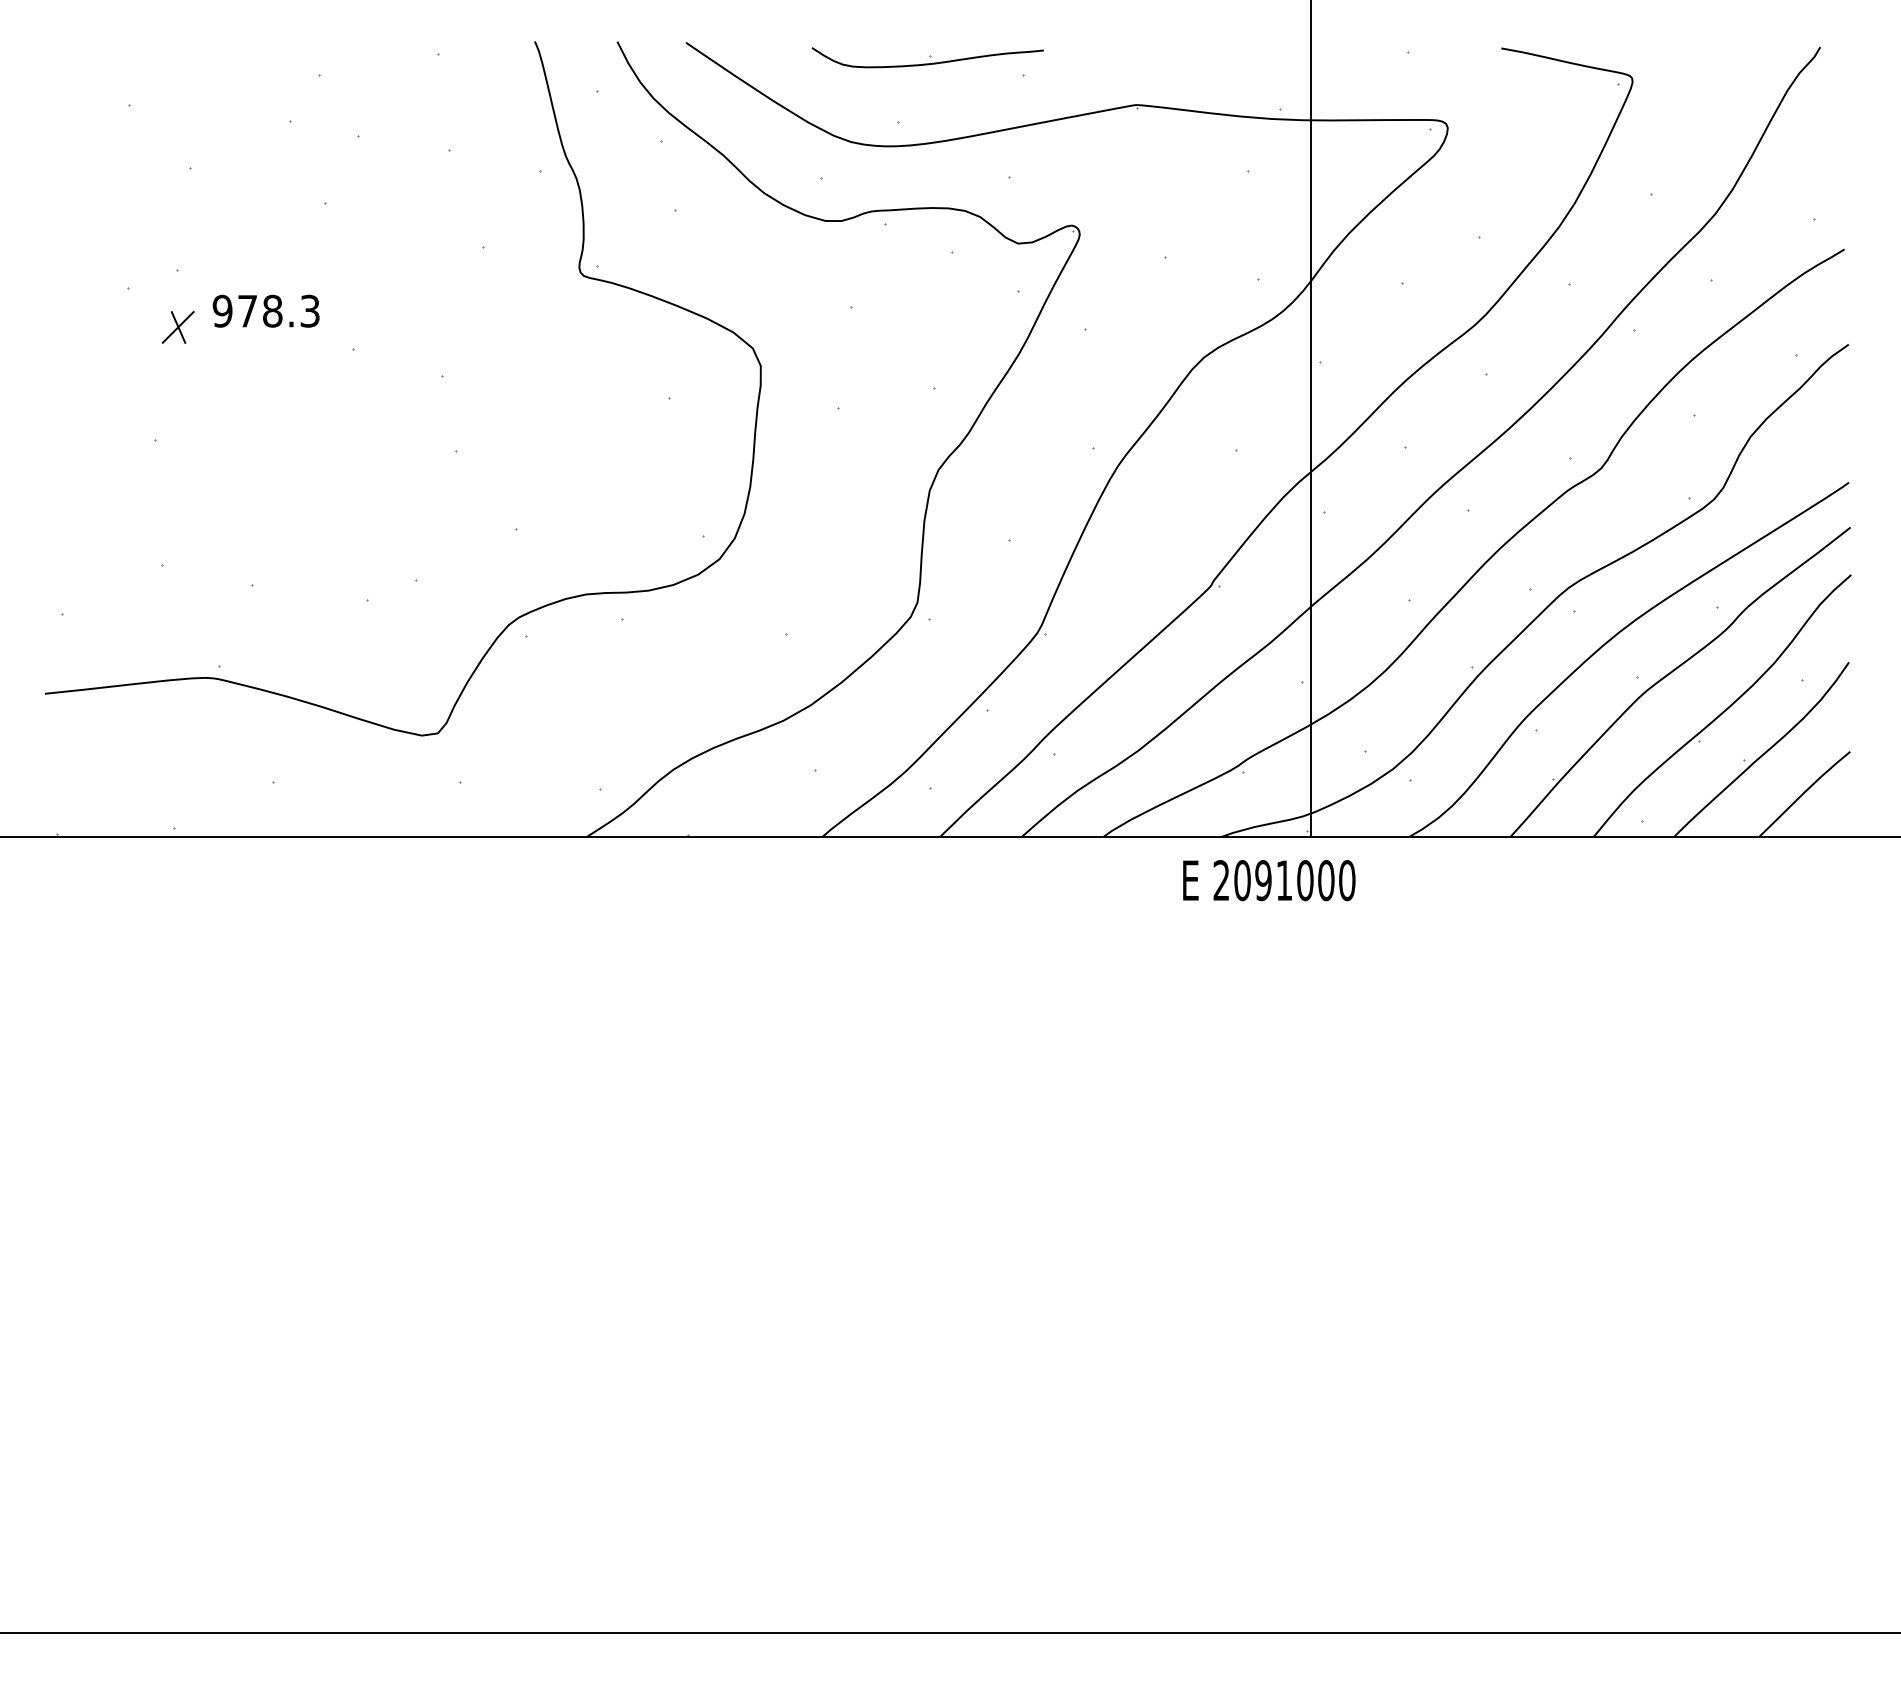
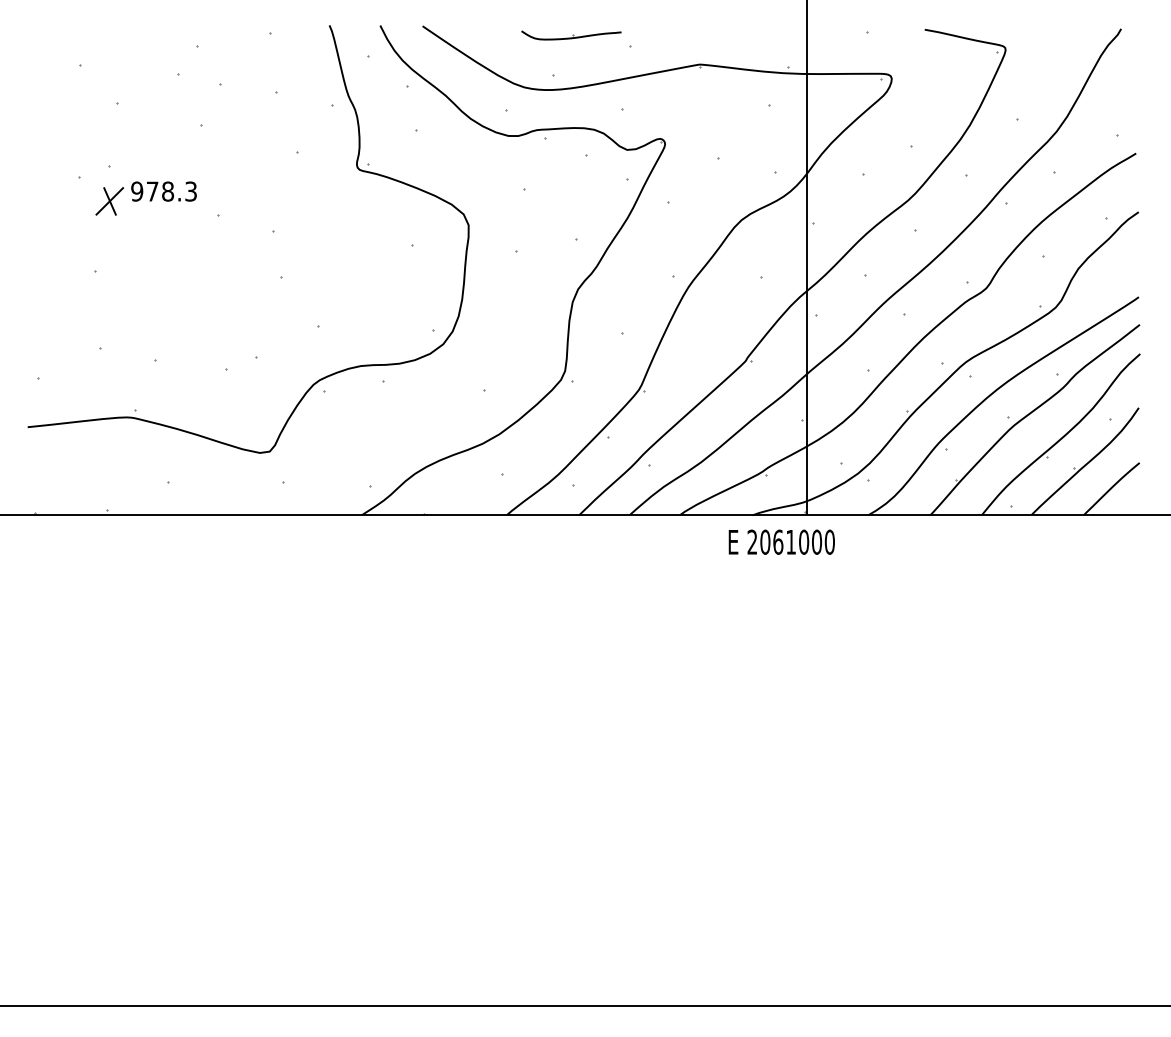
part: (927, 57) -> (571, 35), size x0.7
part: (177, 327) -> (109, 201), size x1.4
text: (1263, 879) -> (778, 541), 2091000 -> 2061000

